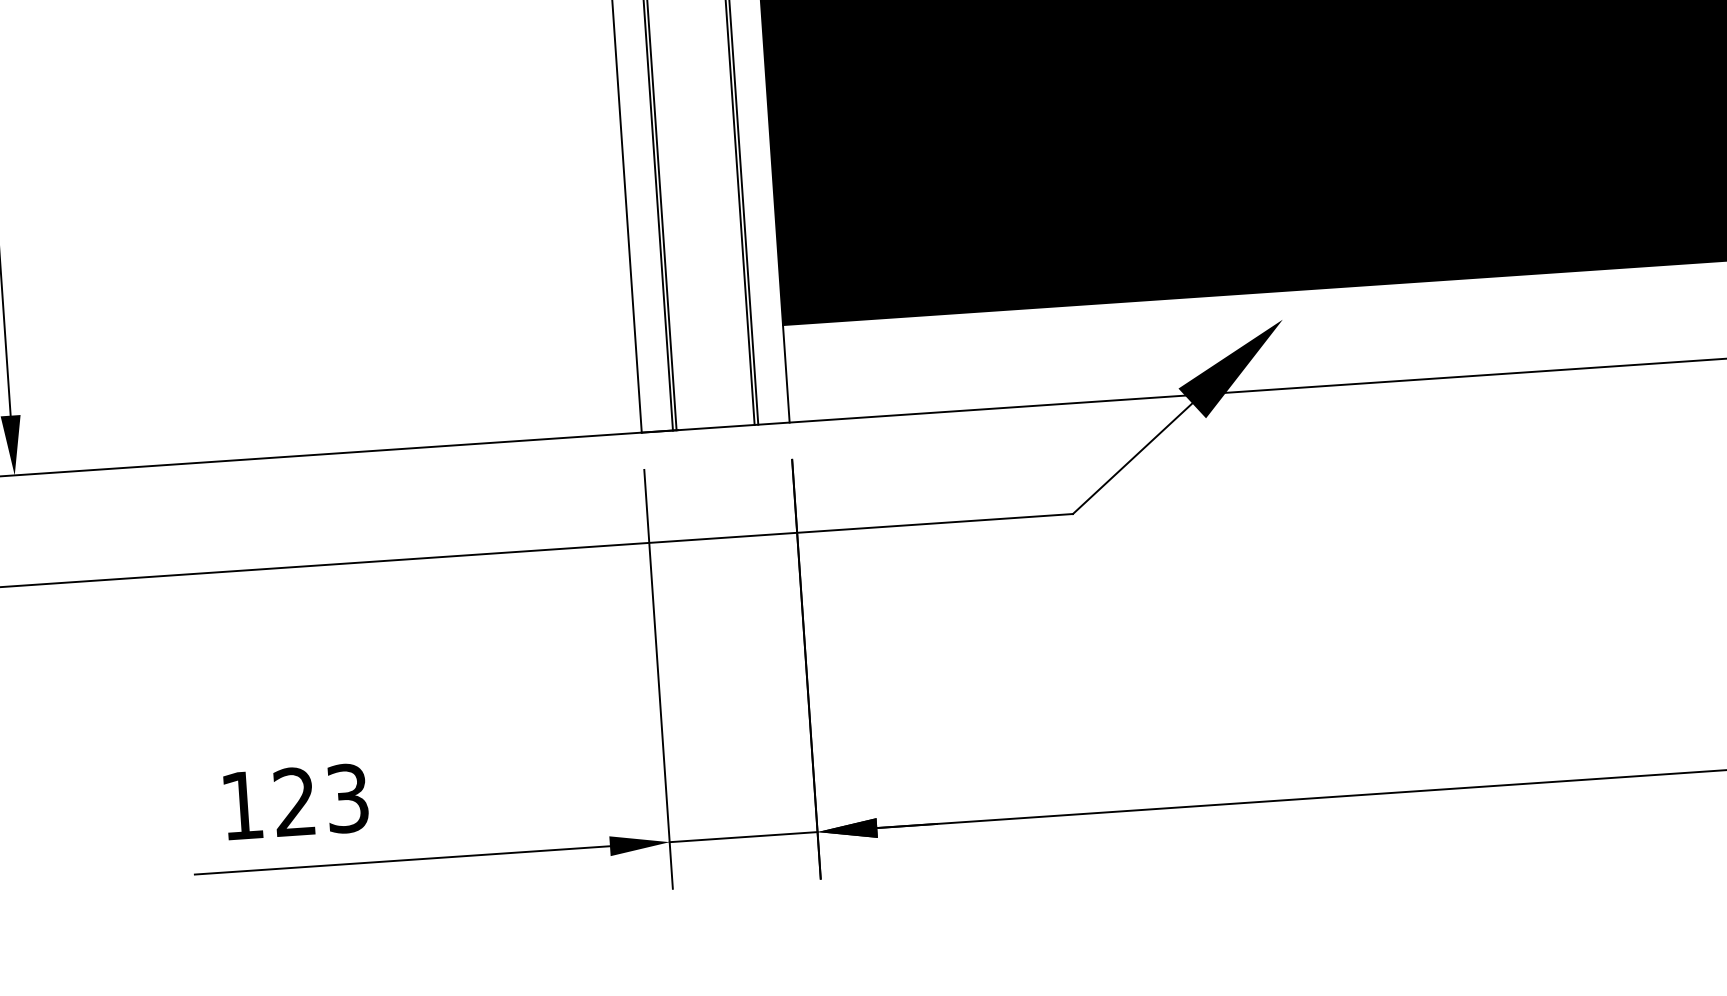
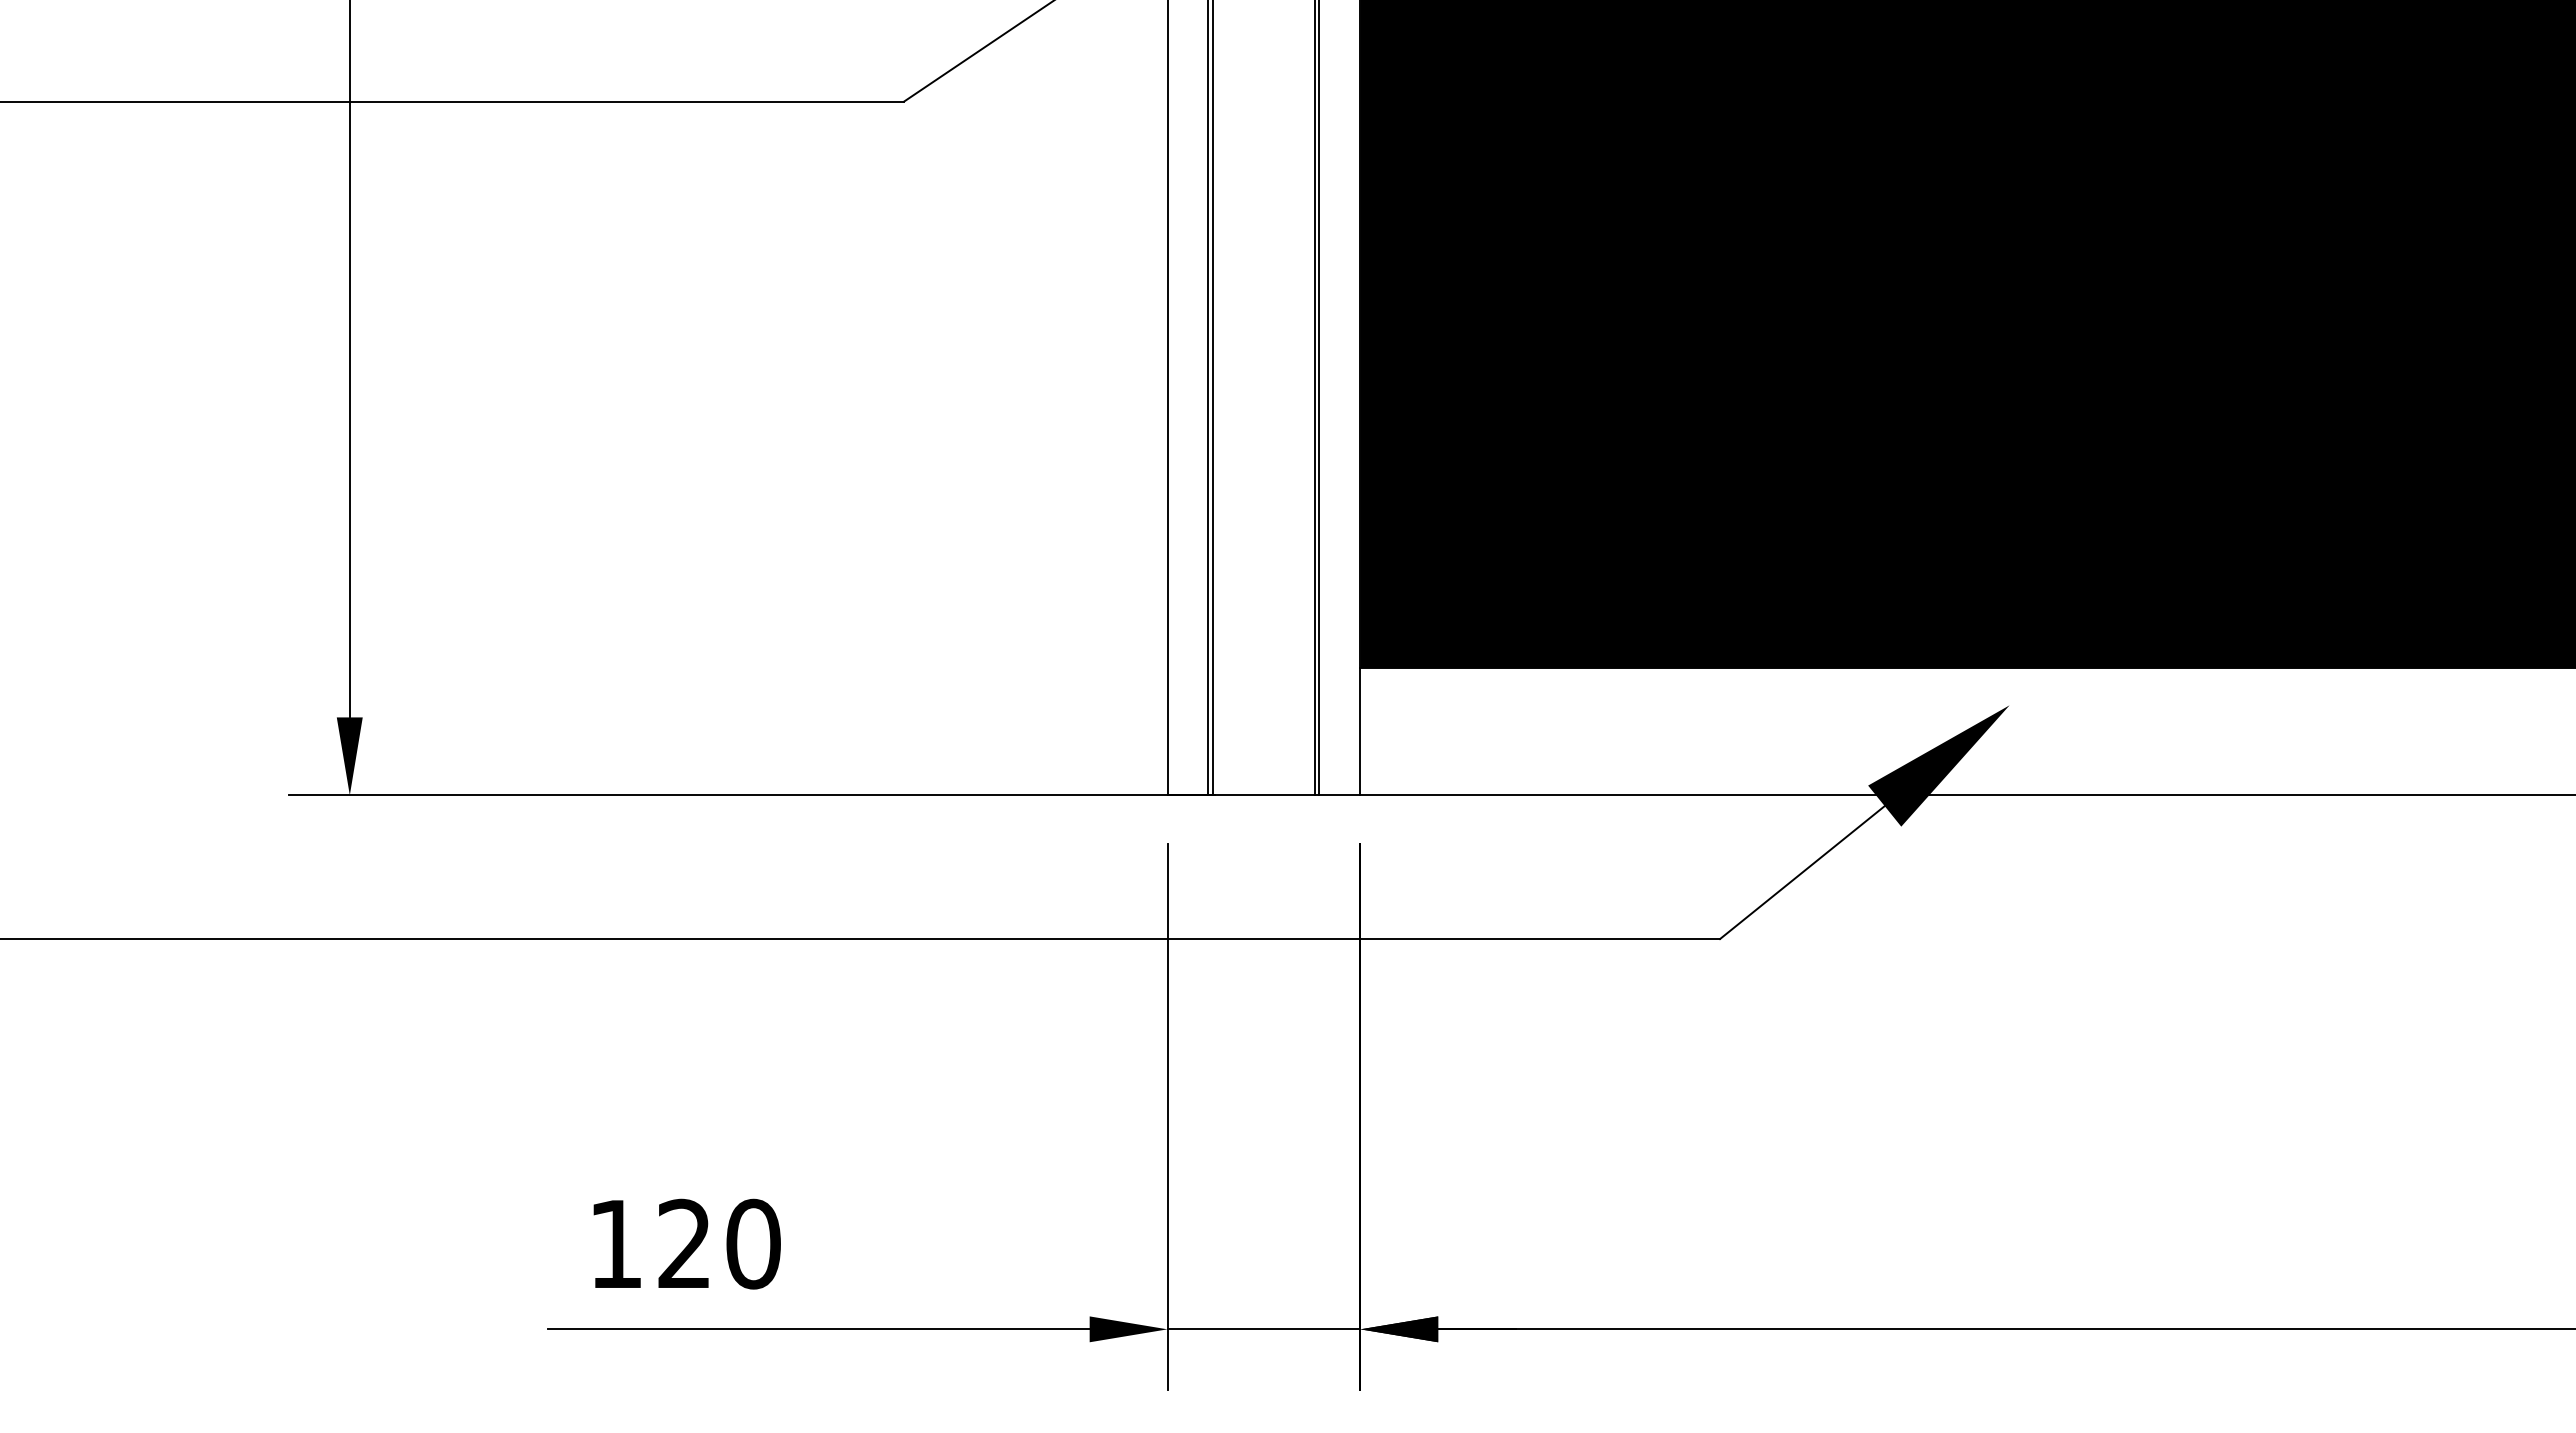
text: (347, 797) -> (753, 1243), 123 -> 120

